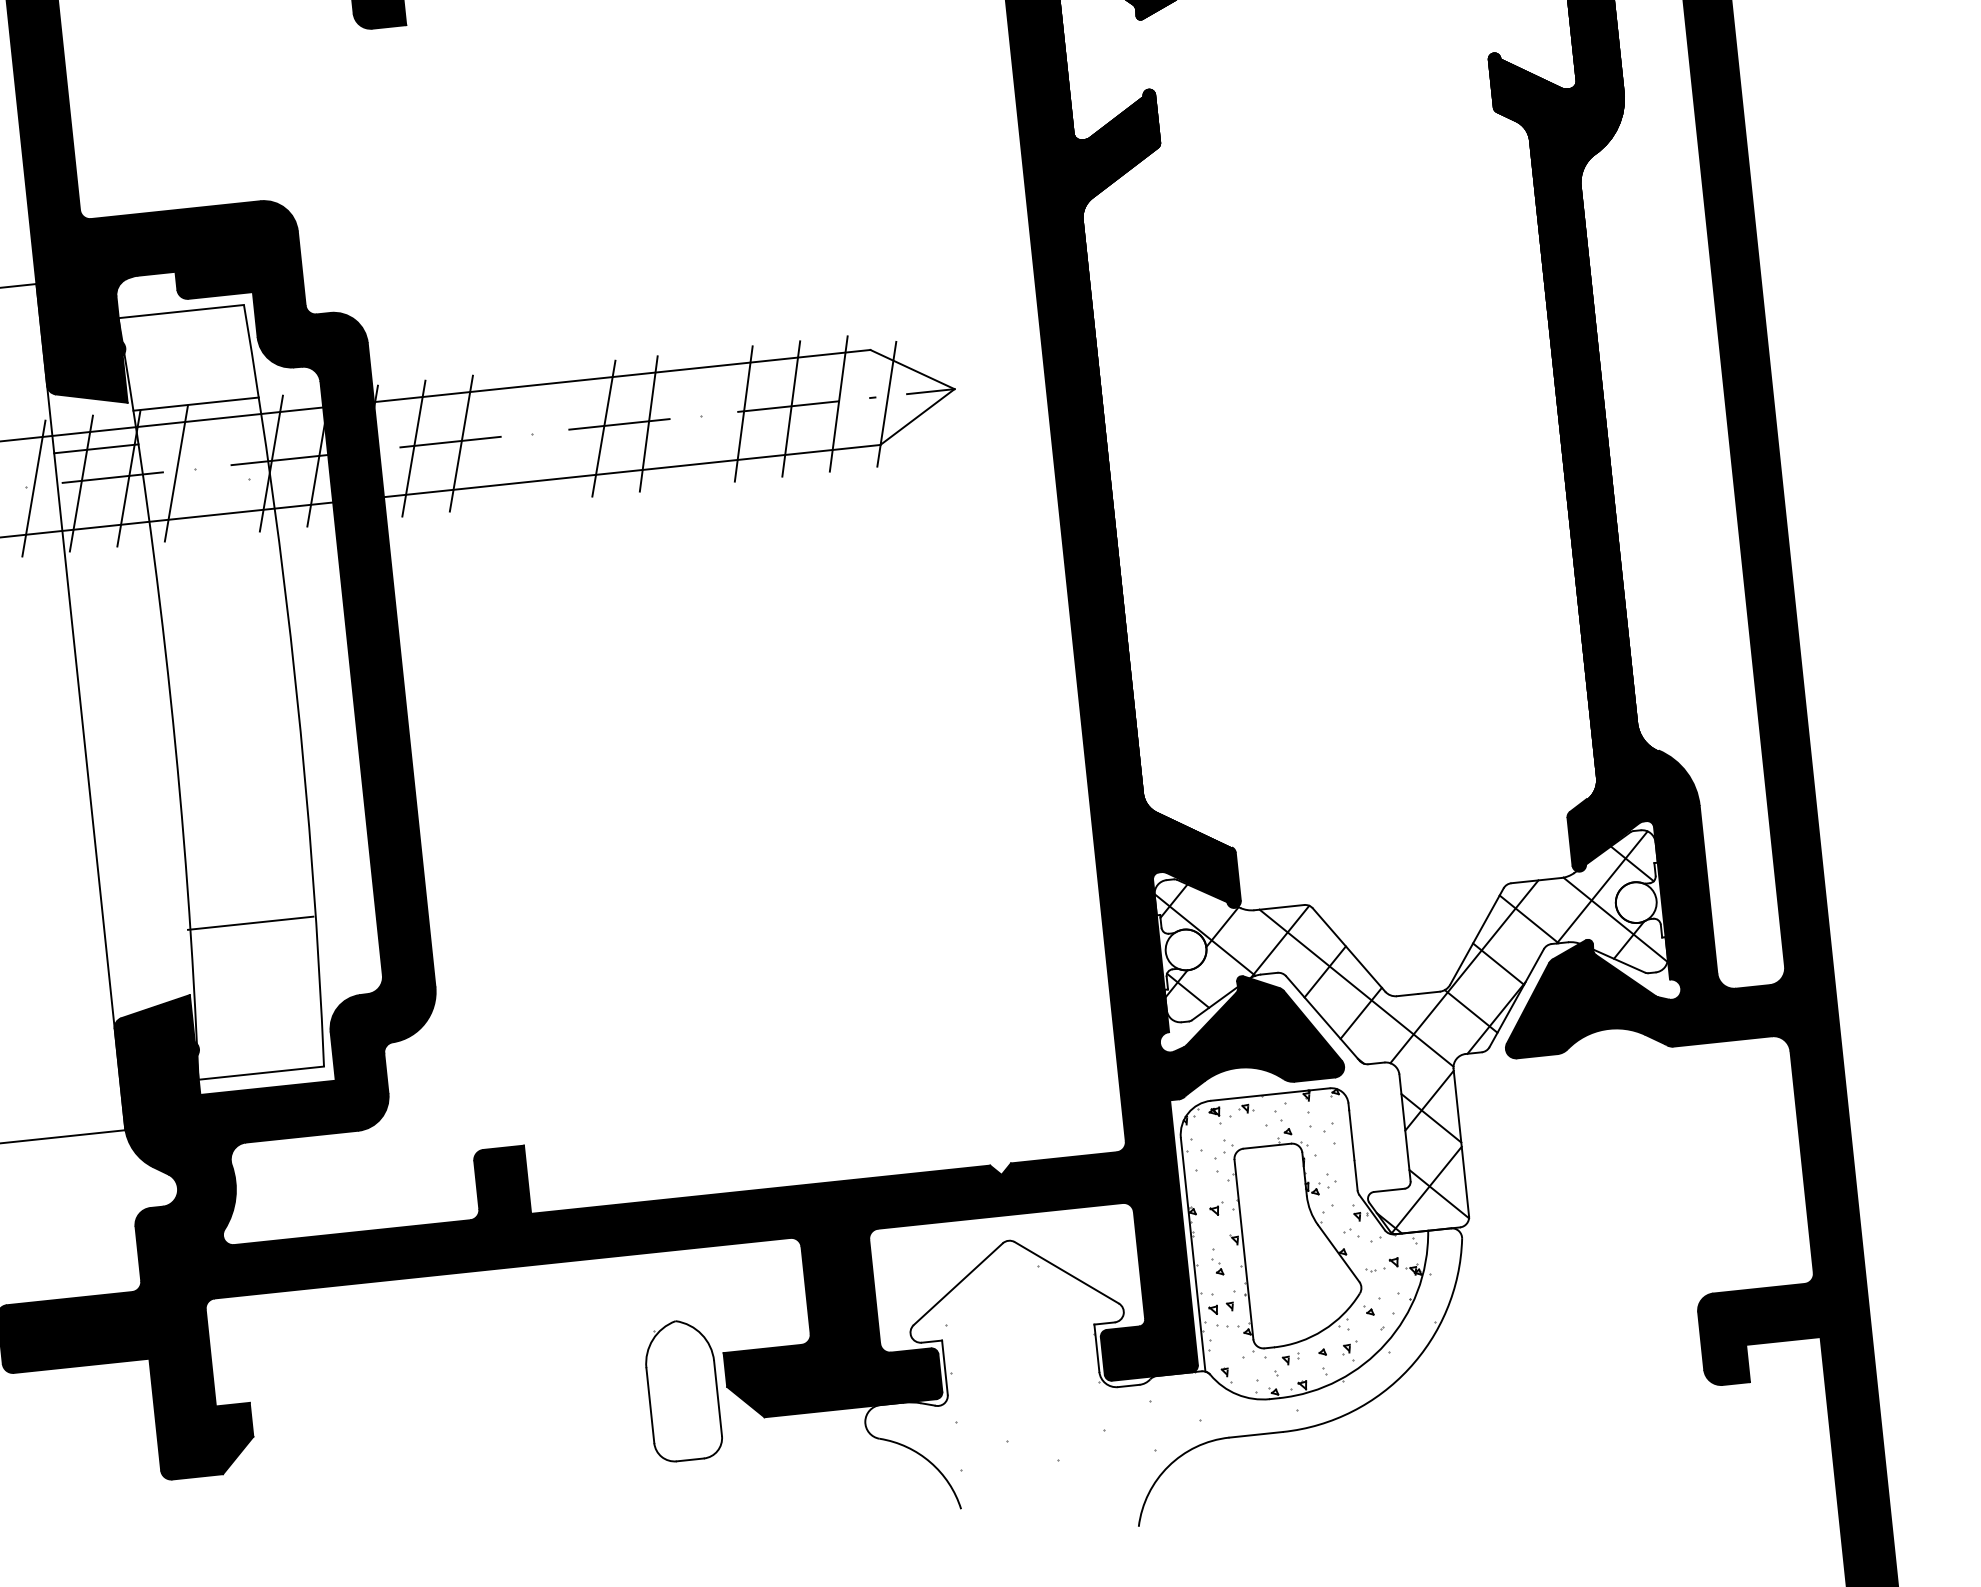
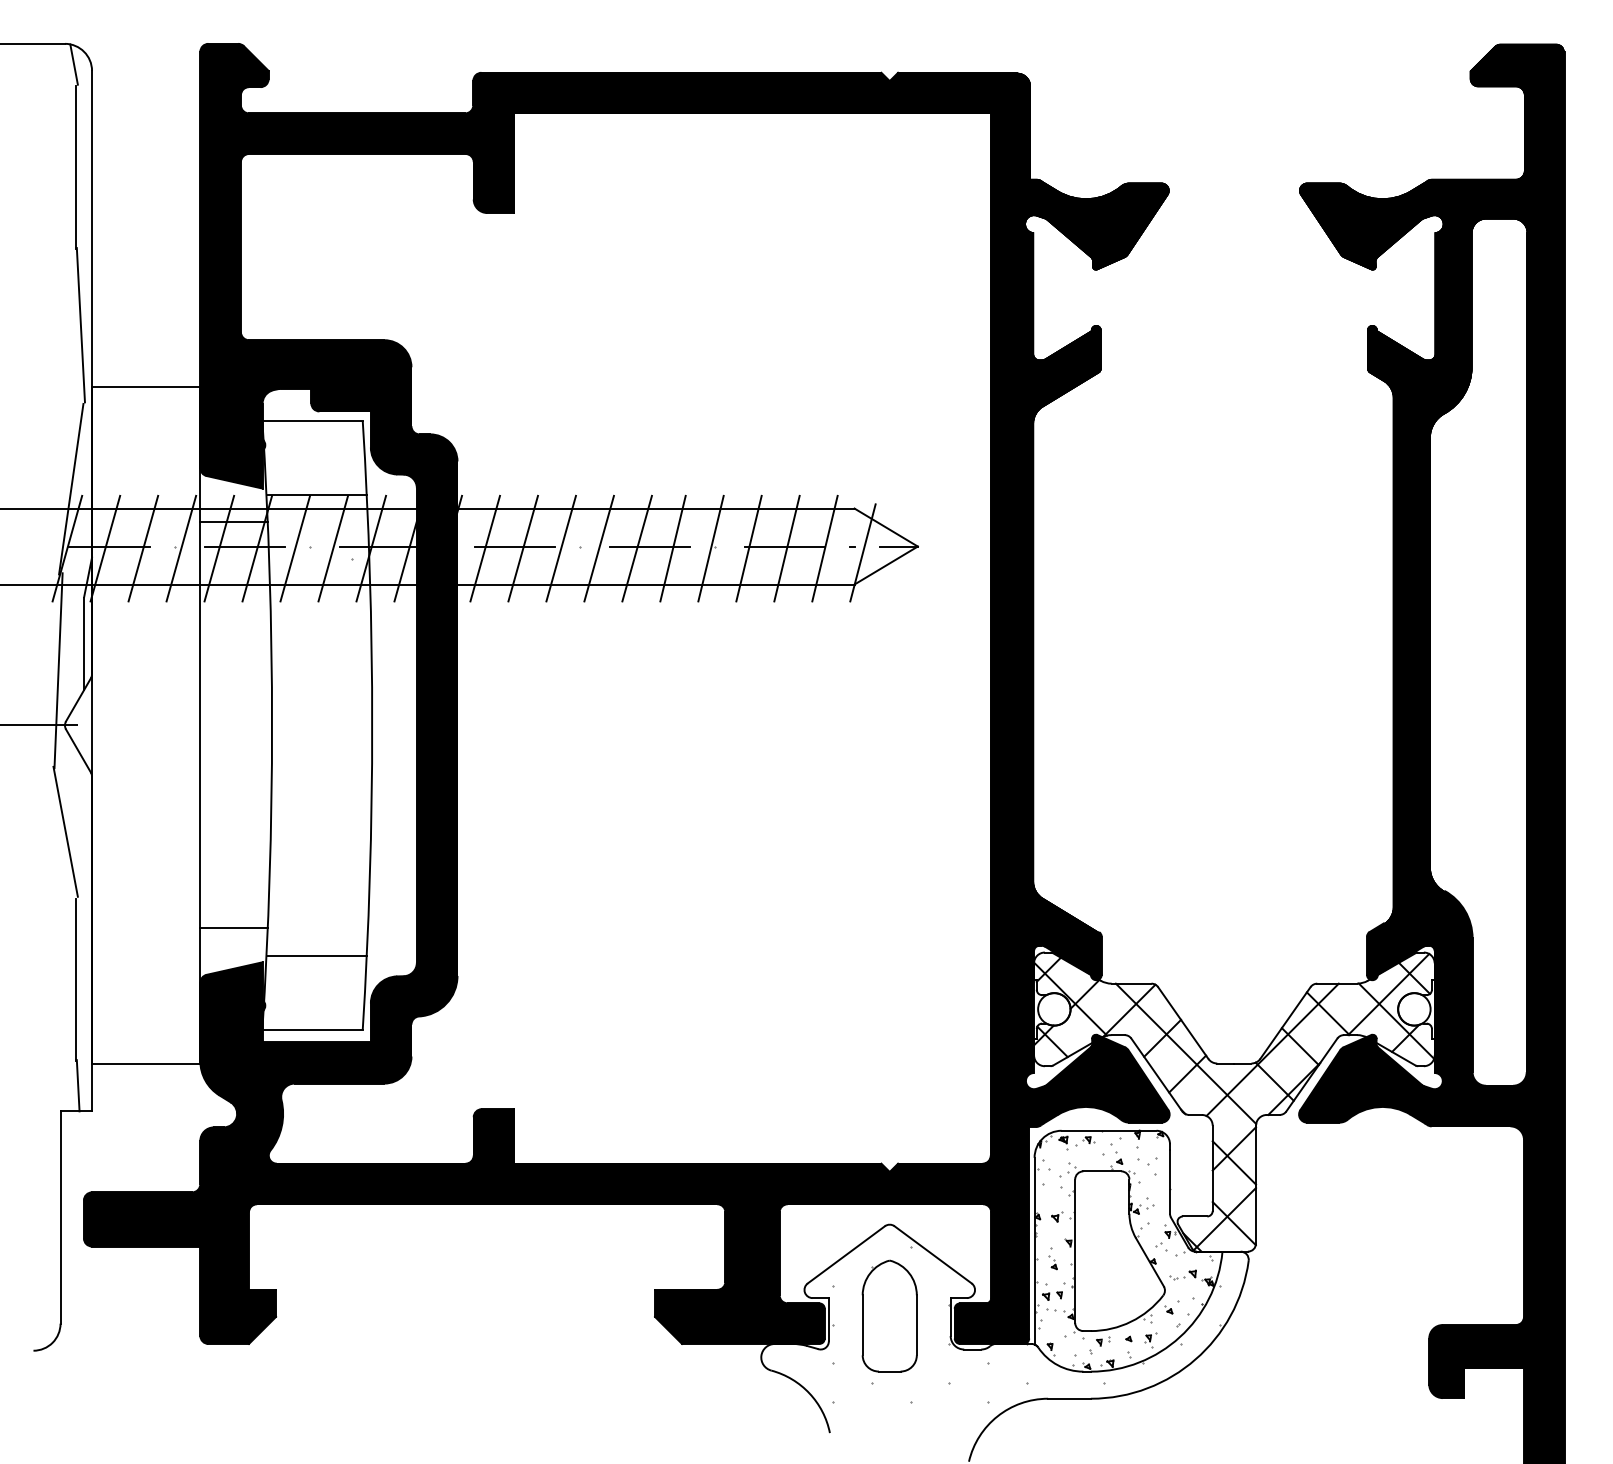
line: (695, 418) -> (710, 548), added
line: (555, 433) -> (598, 548), added
line: (508, 438) -> (560, 548), added
line: (224, 468) -> (333, 548), added
line: (250, 923) -> (316, 955), moved
line: (149, 956) -> (233, 928), added
part: (682, 1389) -> (889, 1315), moved

